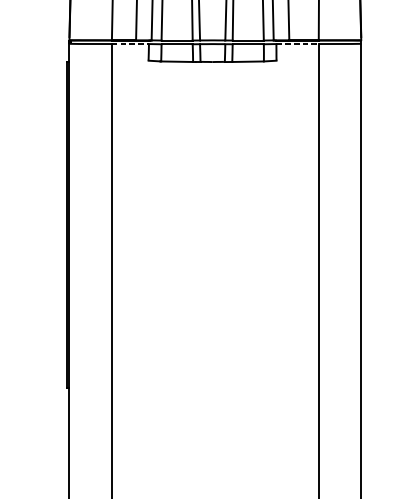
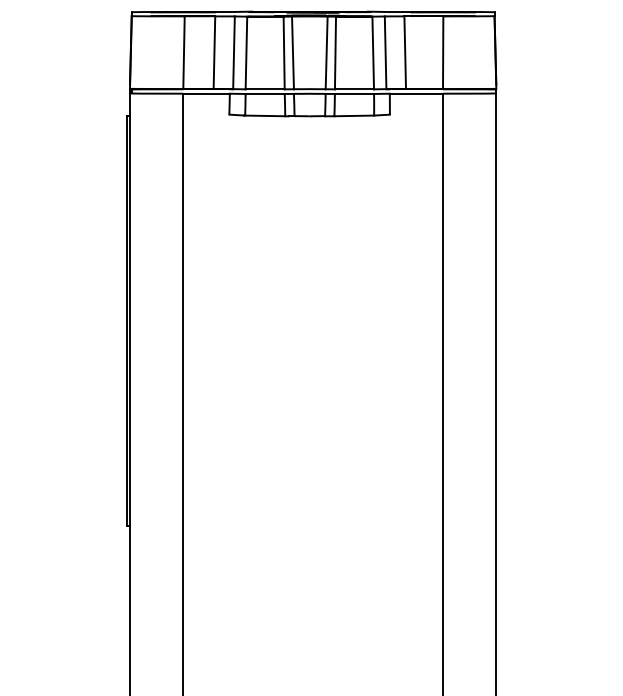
line: (131, 43) -> (207, 93), dashed -> solid
line: (297, 43) -> (416, 93), dashed -> solid

